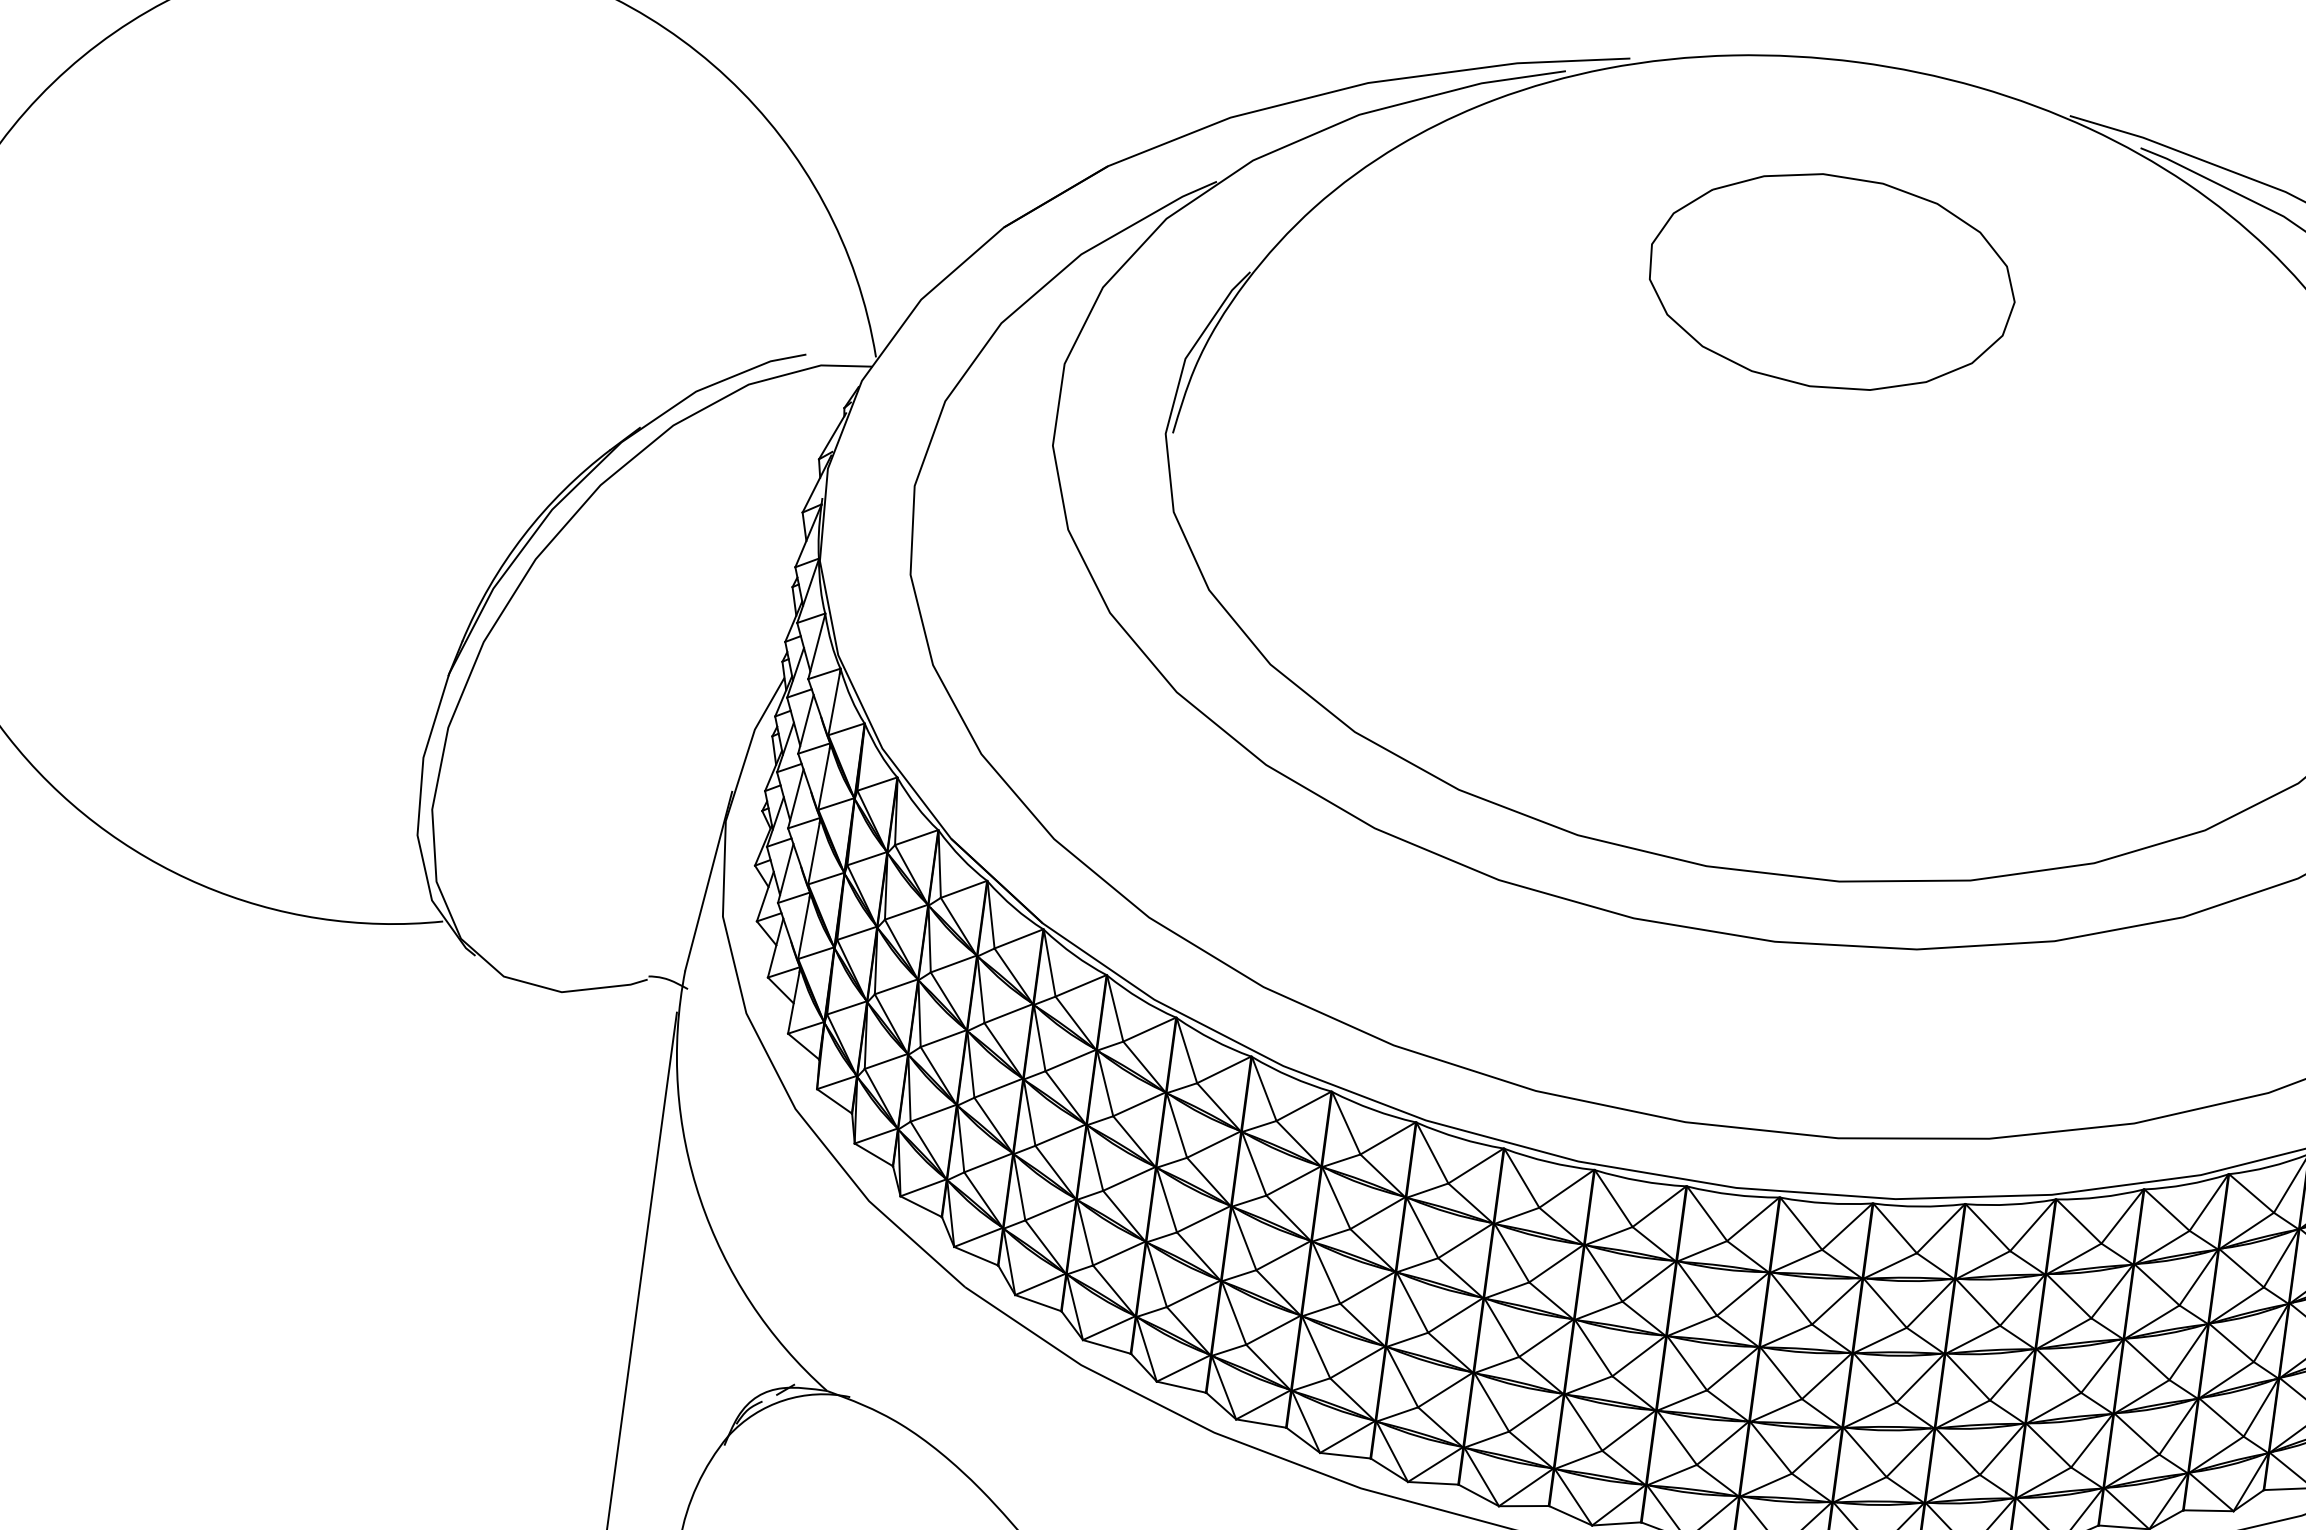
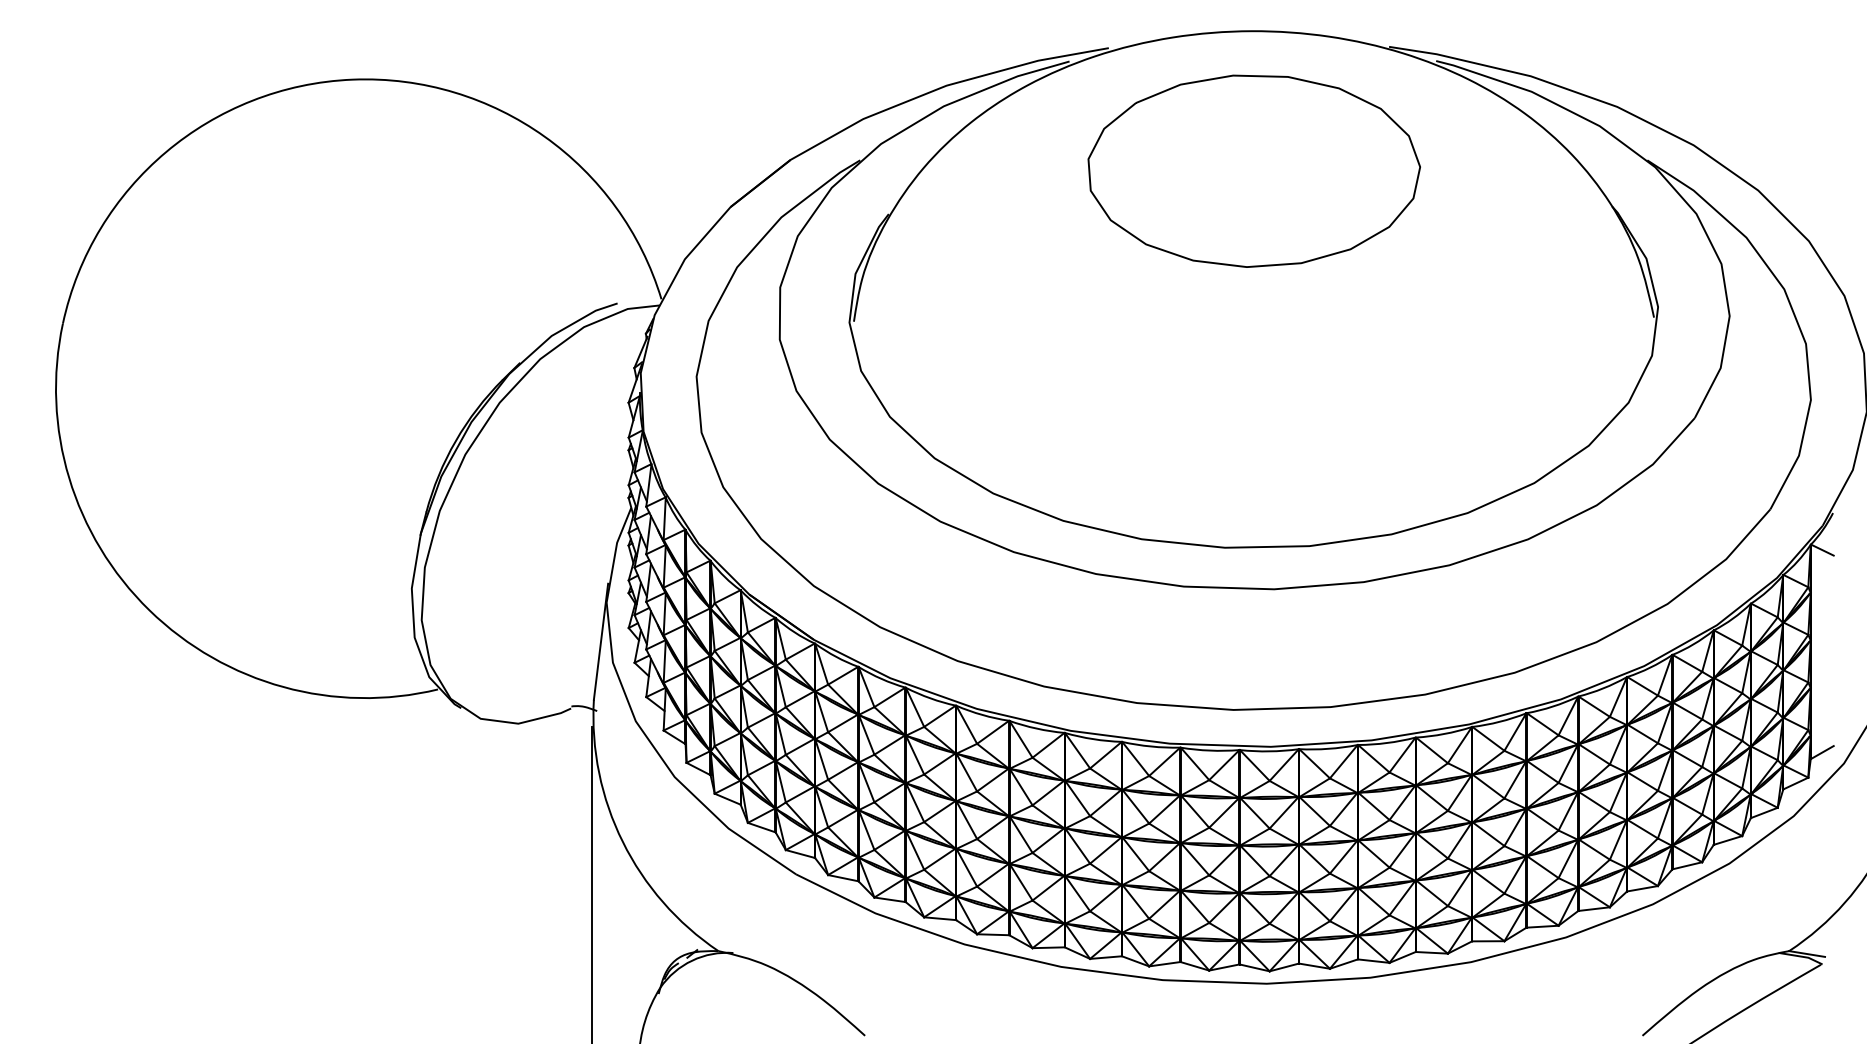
part: (1831, 280) -> (1253, 170), size x1.43

